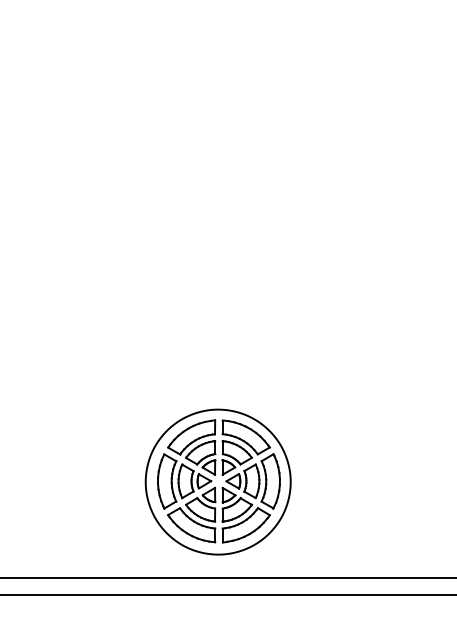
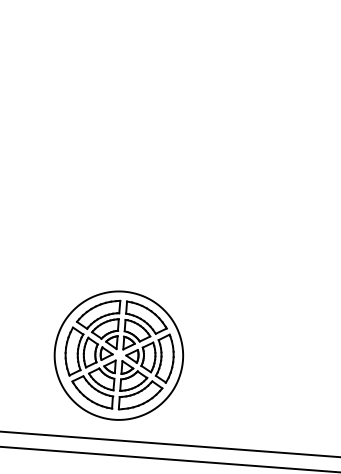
part: (217, 481) -> (118, 355), moved

